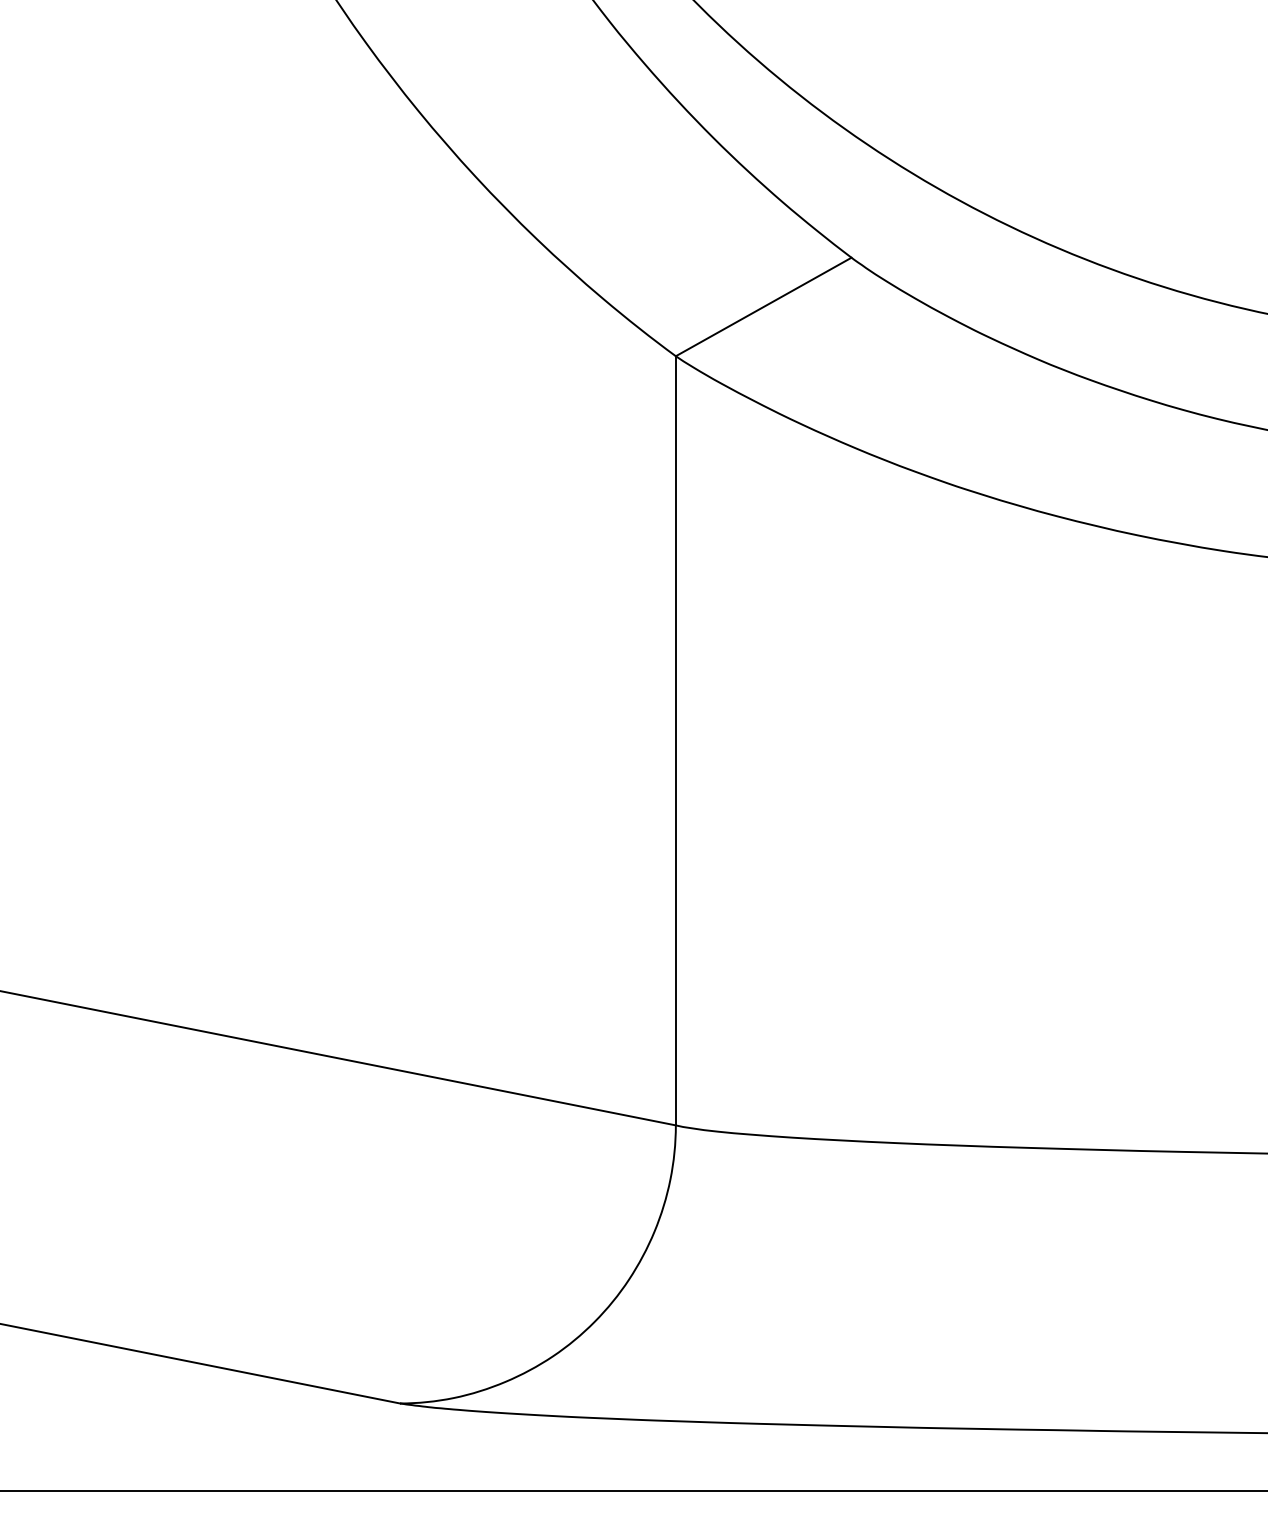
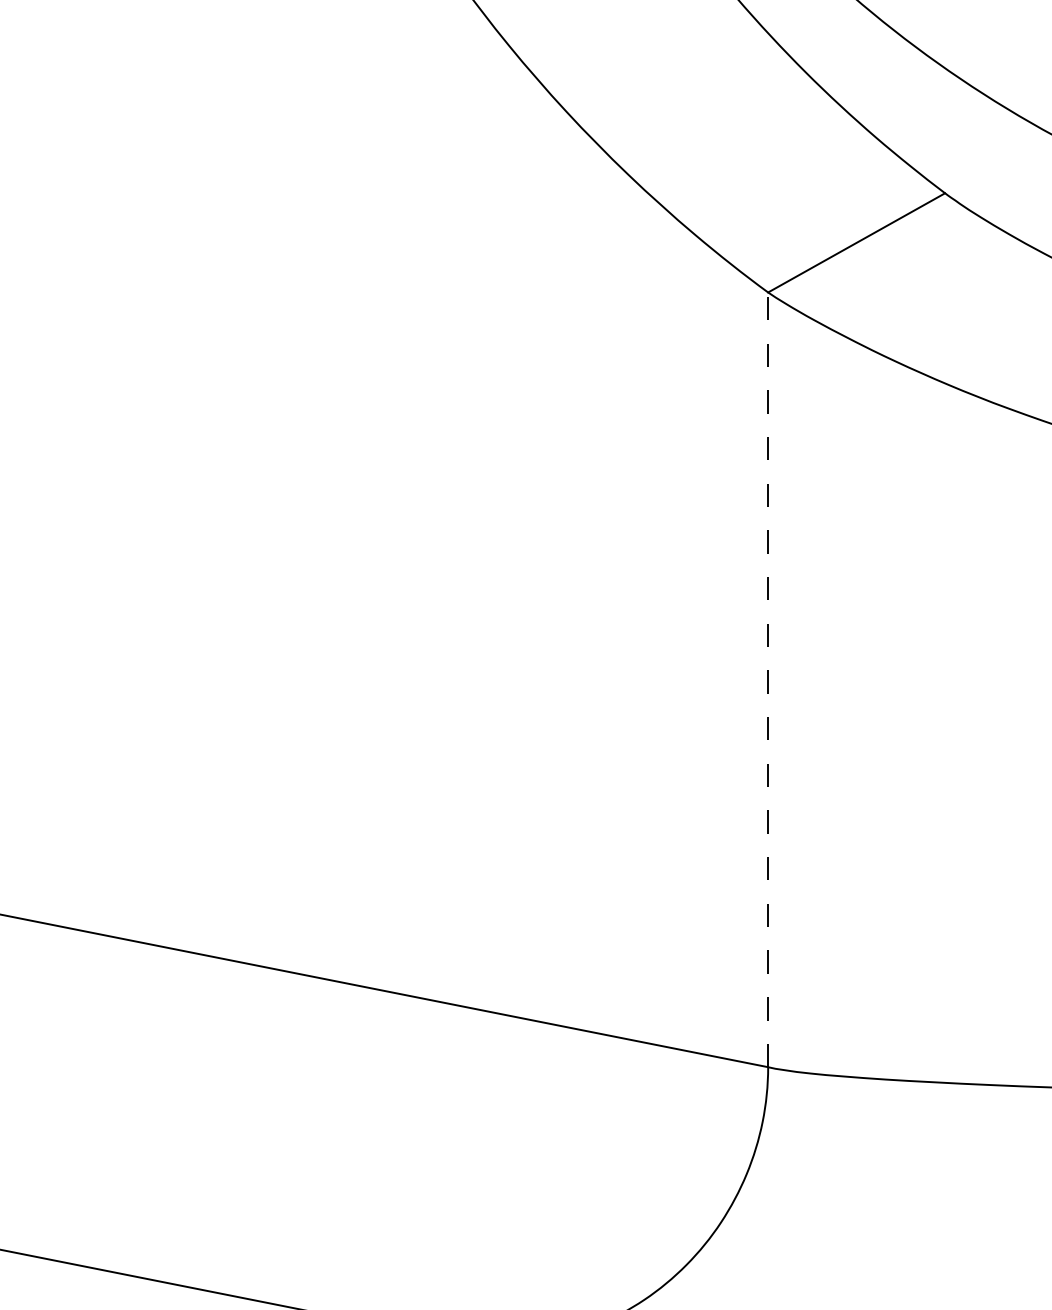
line: (675, 740) -> (767, 679), solid -> dashed

